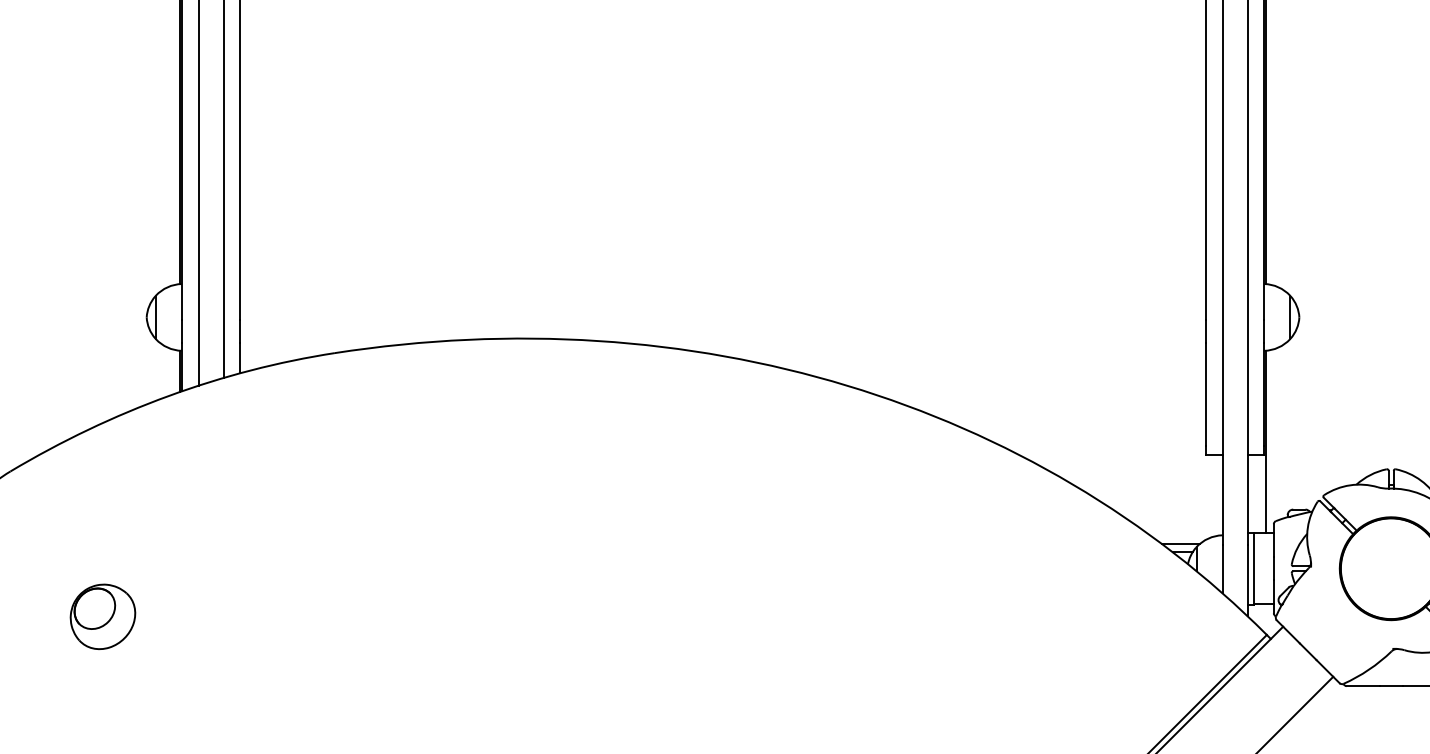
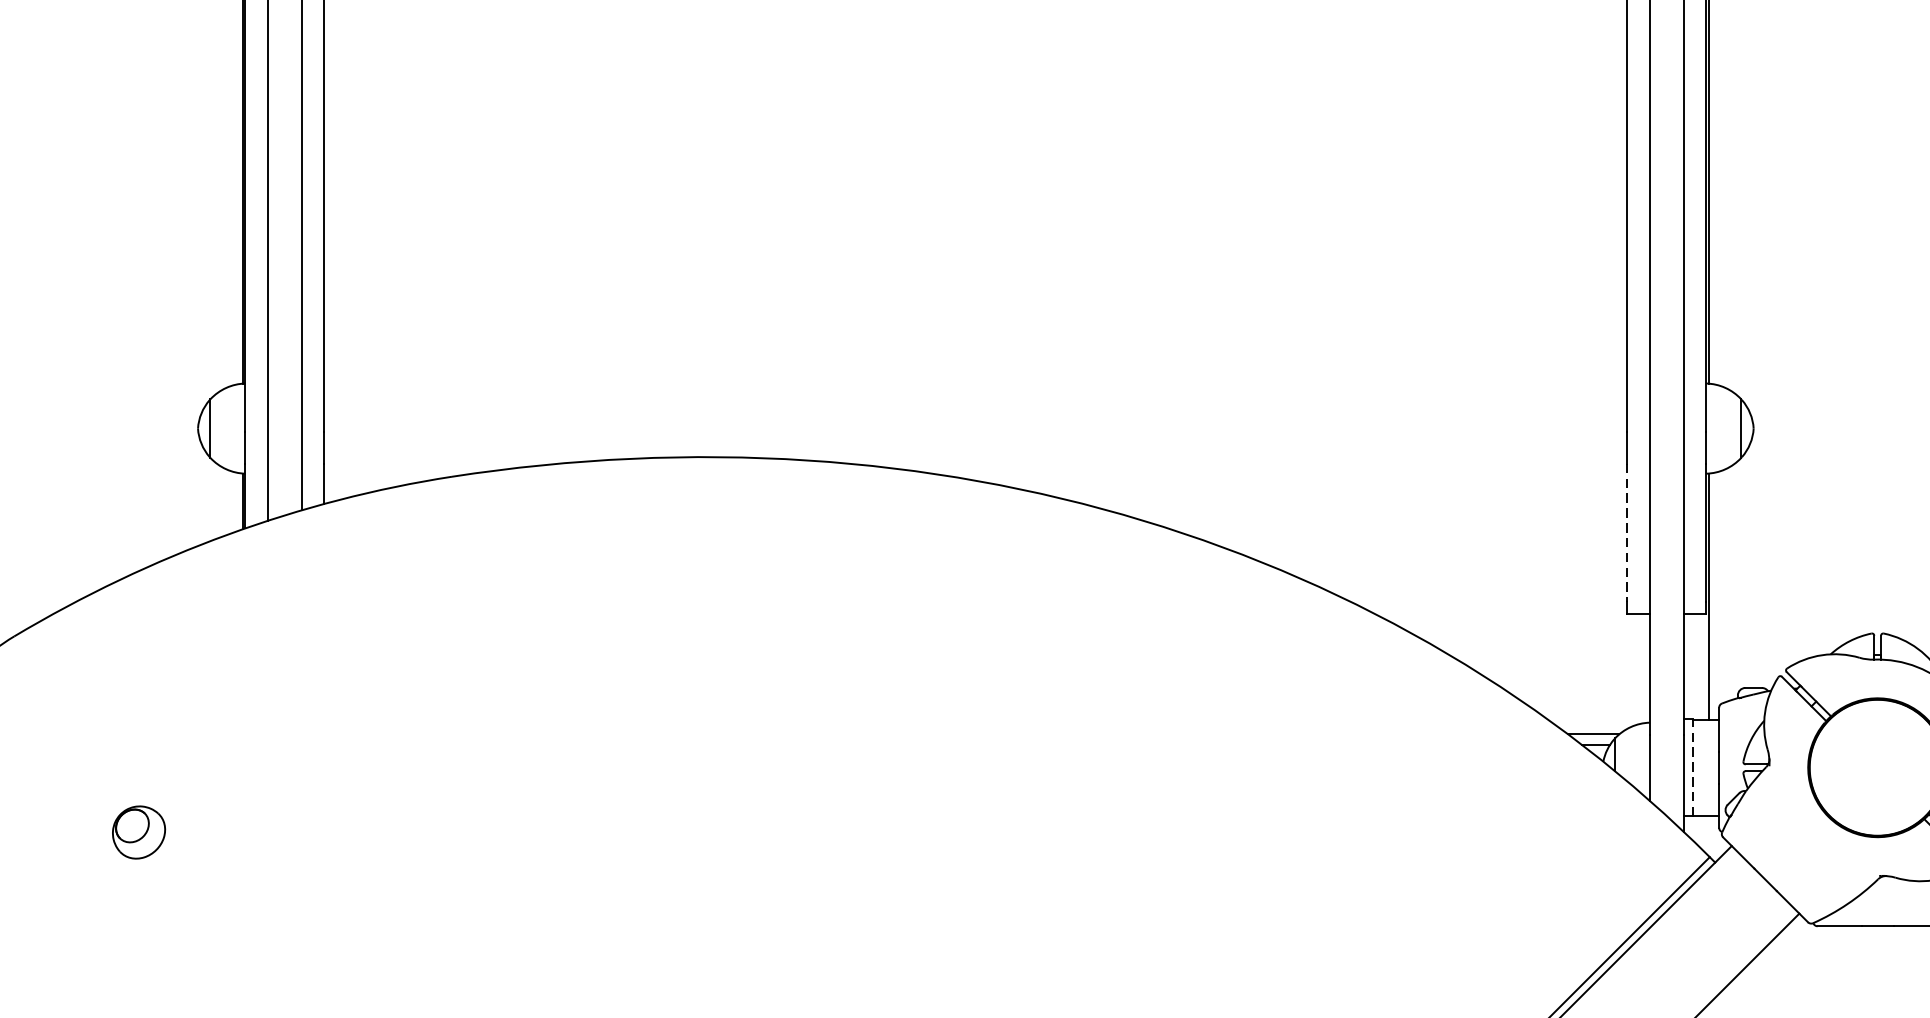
line: (1205, 395) -> (1626, 533), solid -> dashed
line: (1254, 568) -> (1693, 767), solid -> dashed
part: (102, 616) -> (138, 832), size x0.6

